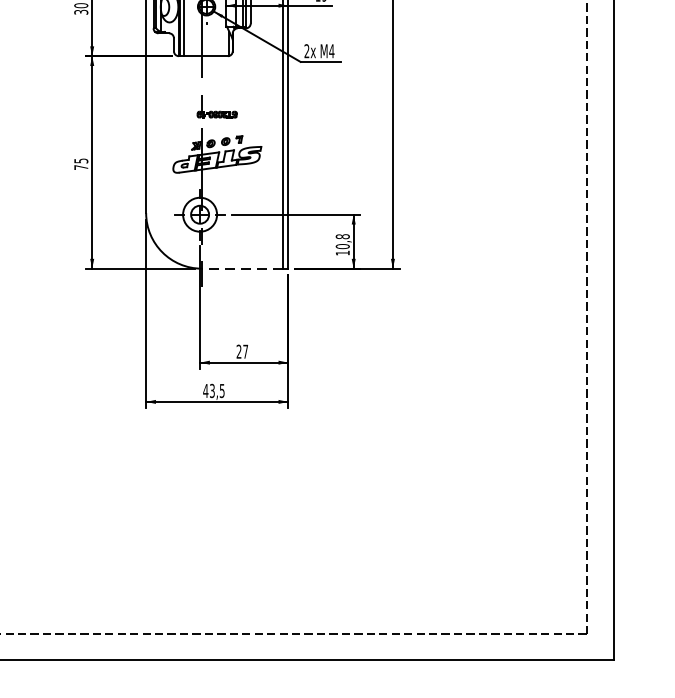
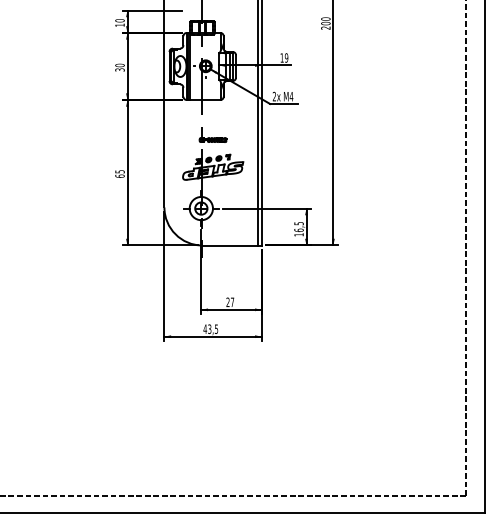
text: (80, 166) -> (119, 175), 75 -> 65
text: (342, 240) -> (298, 226), 10,8 -> 16,5
line: (242, 268) -> (230, 245), dashed -> solid

